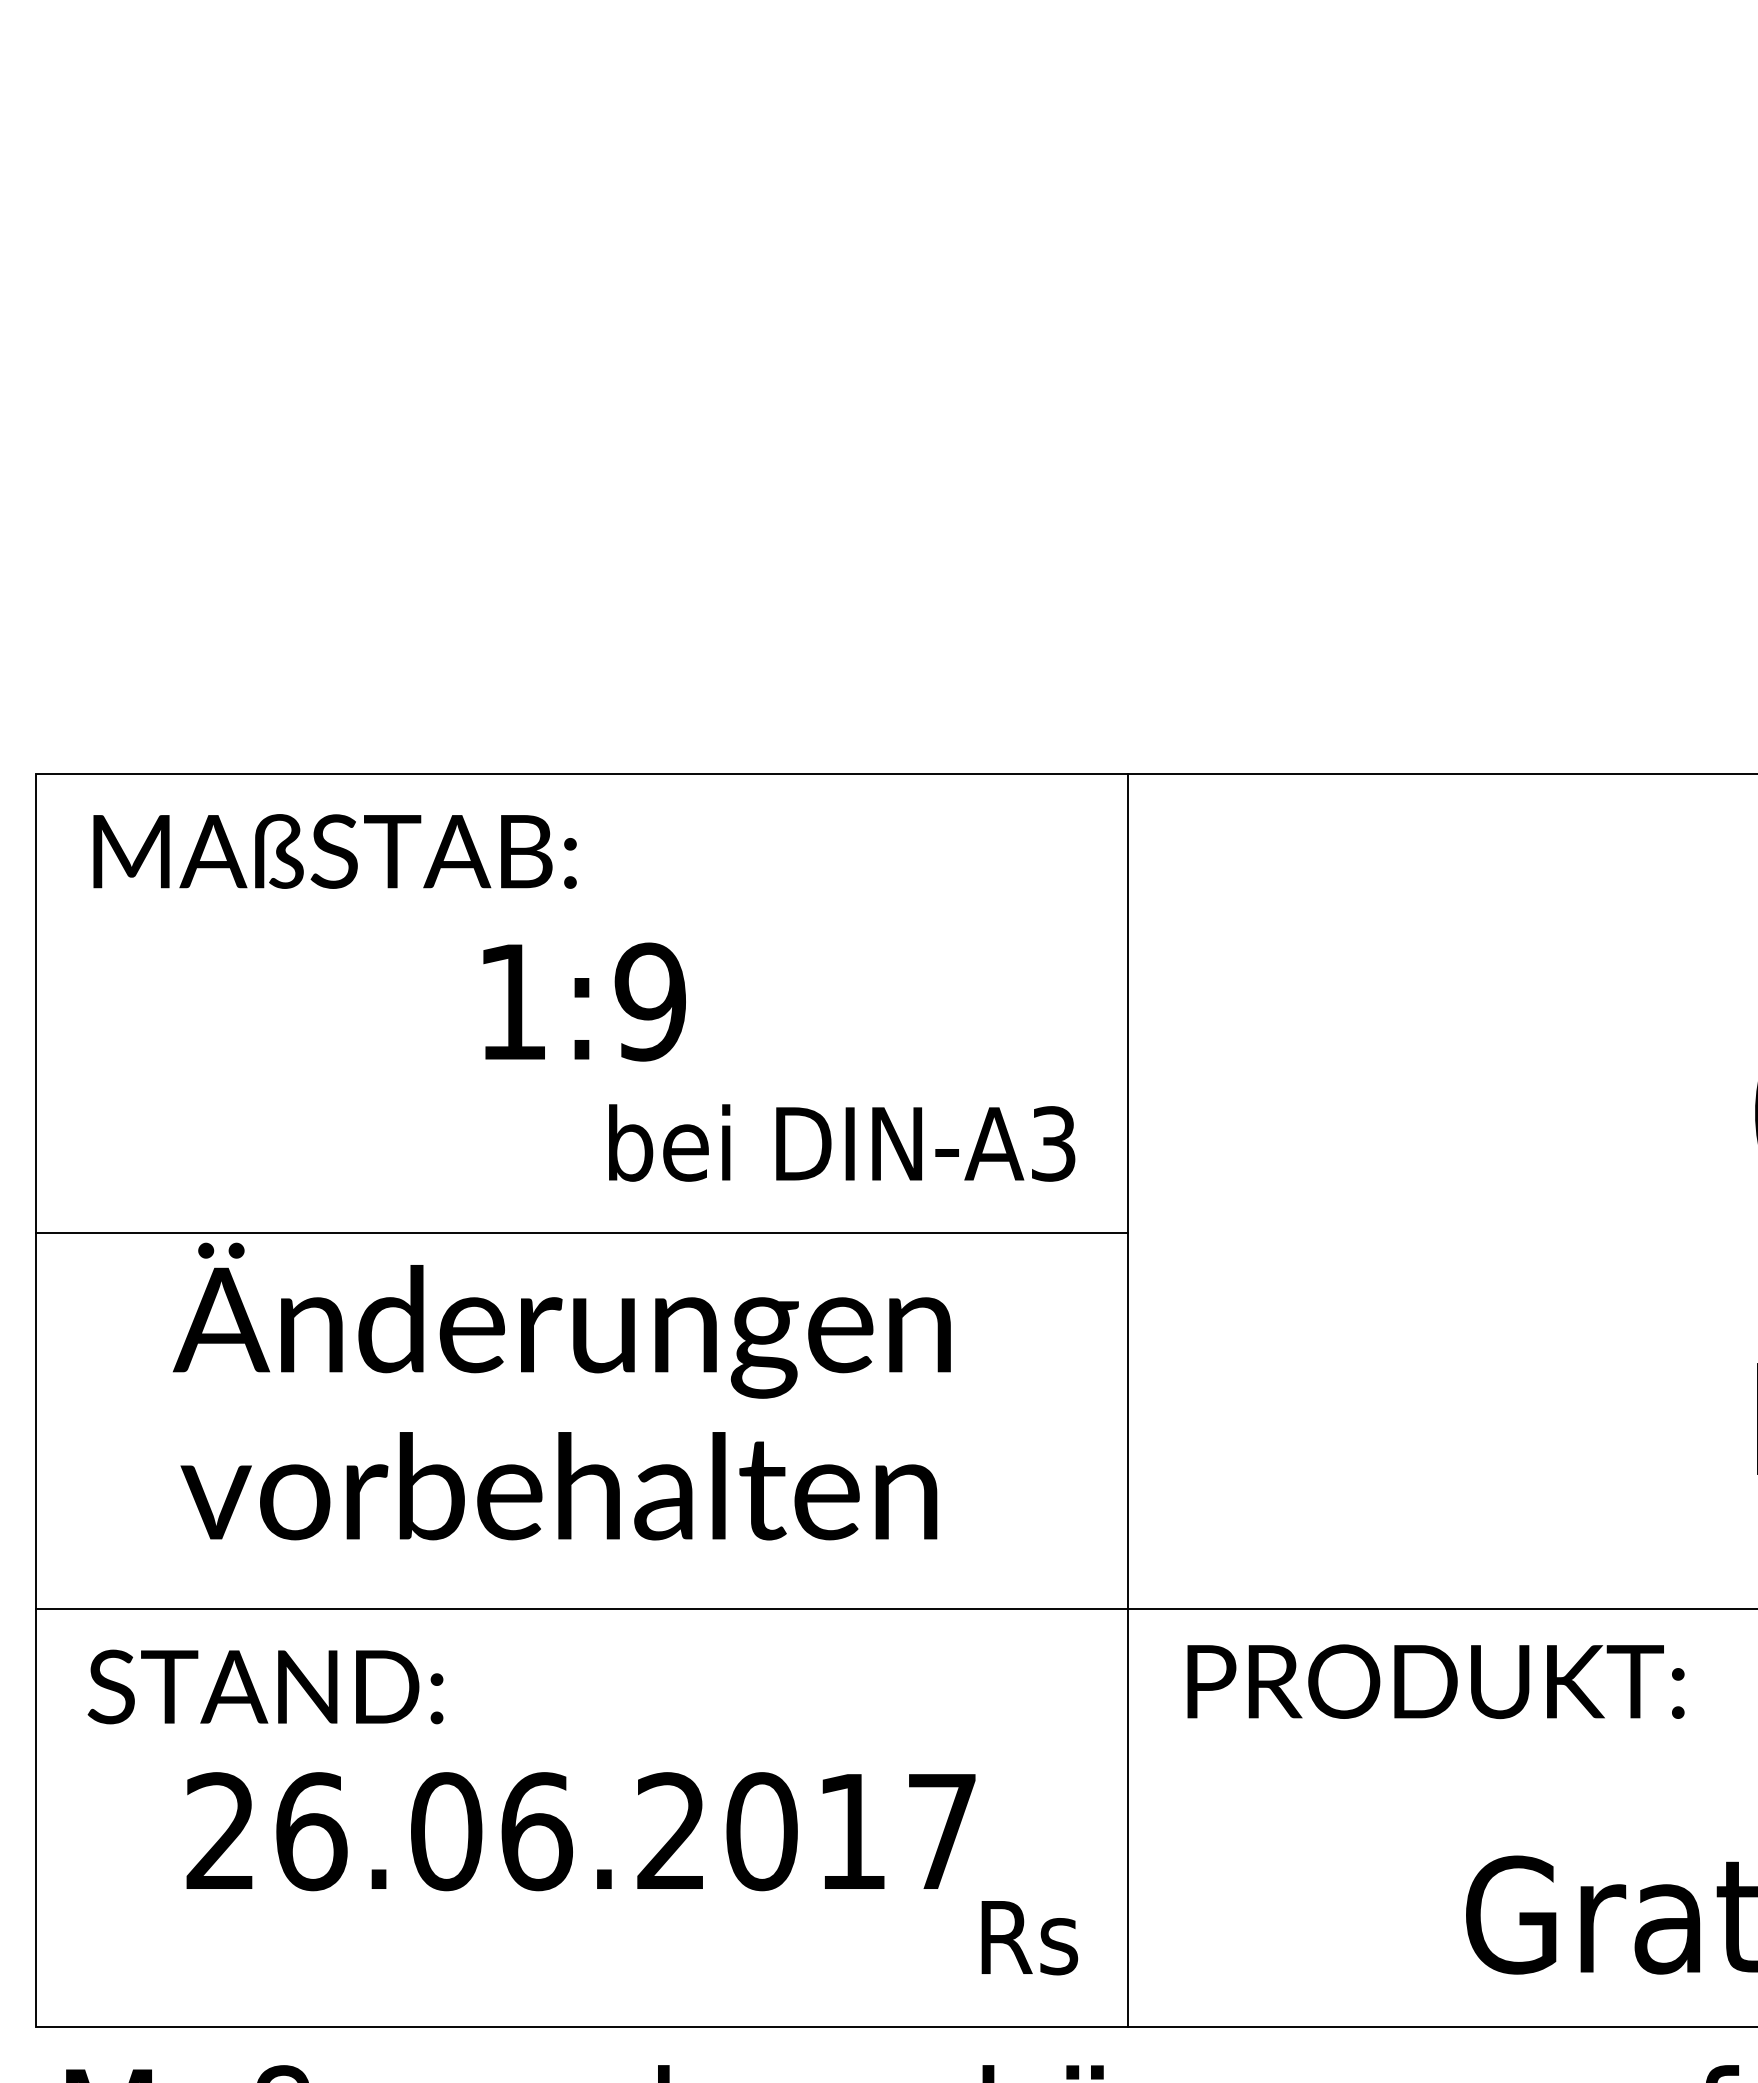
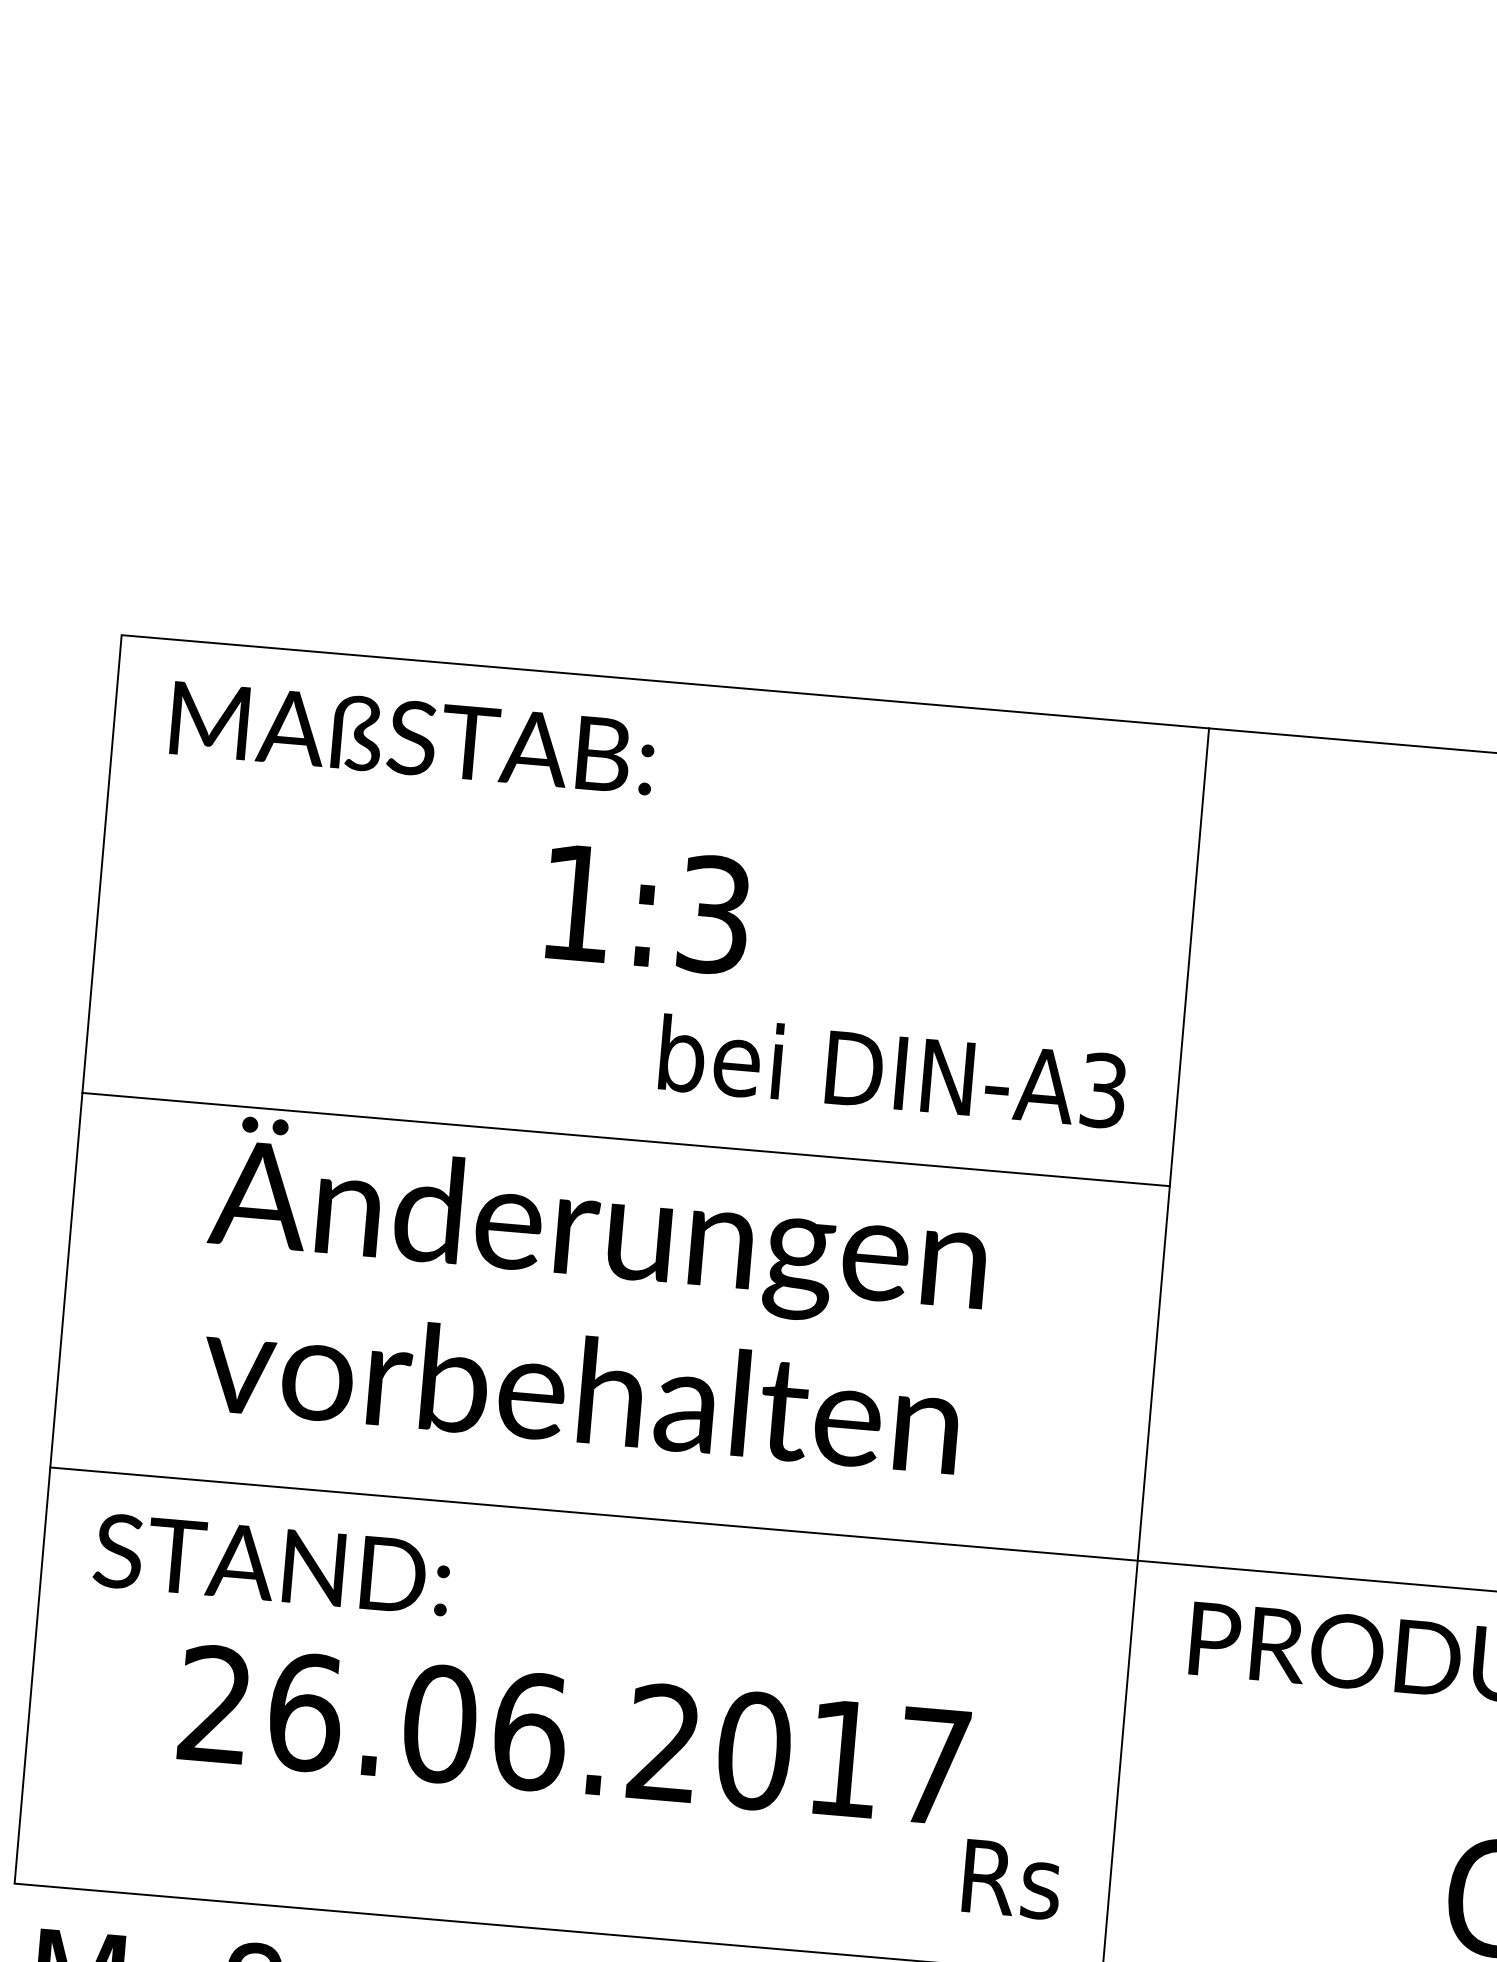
text: (649, 1001) -> (713, 914), 1:9 -> 1:3

